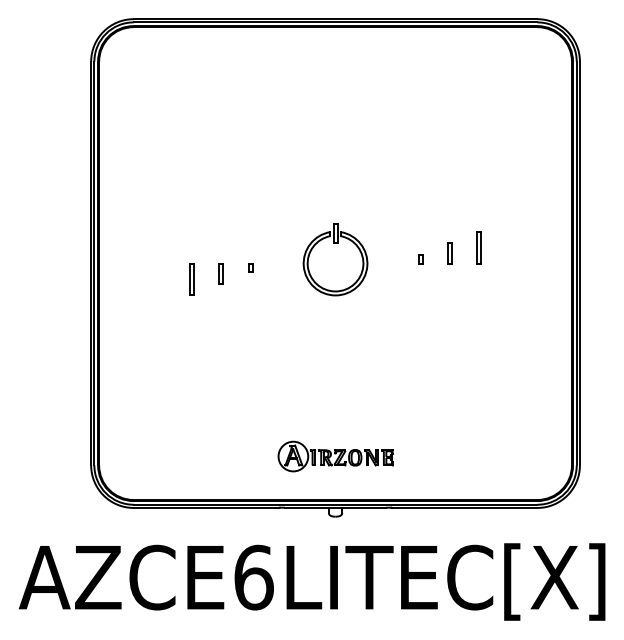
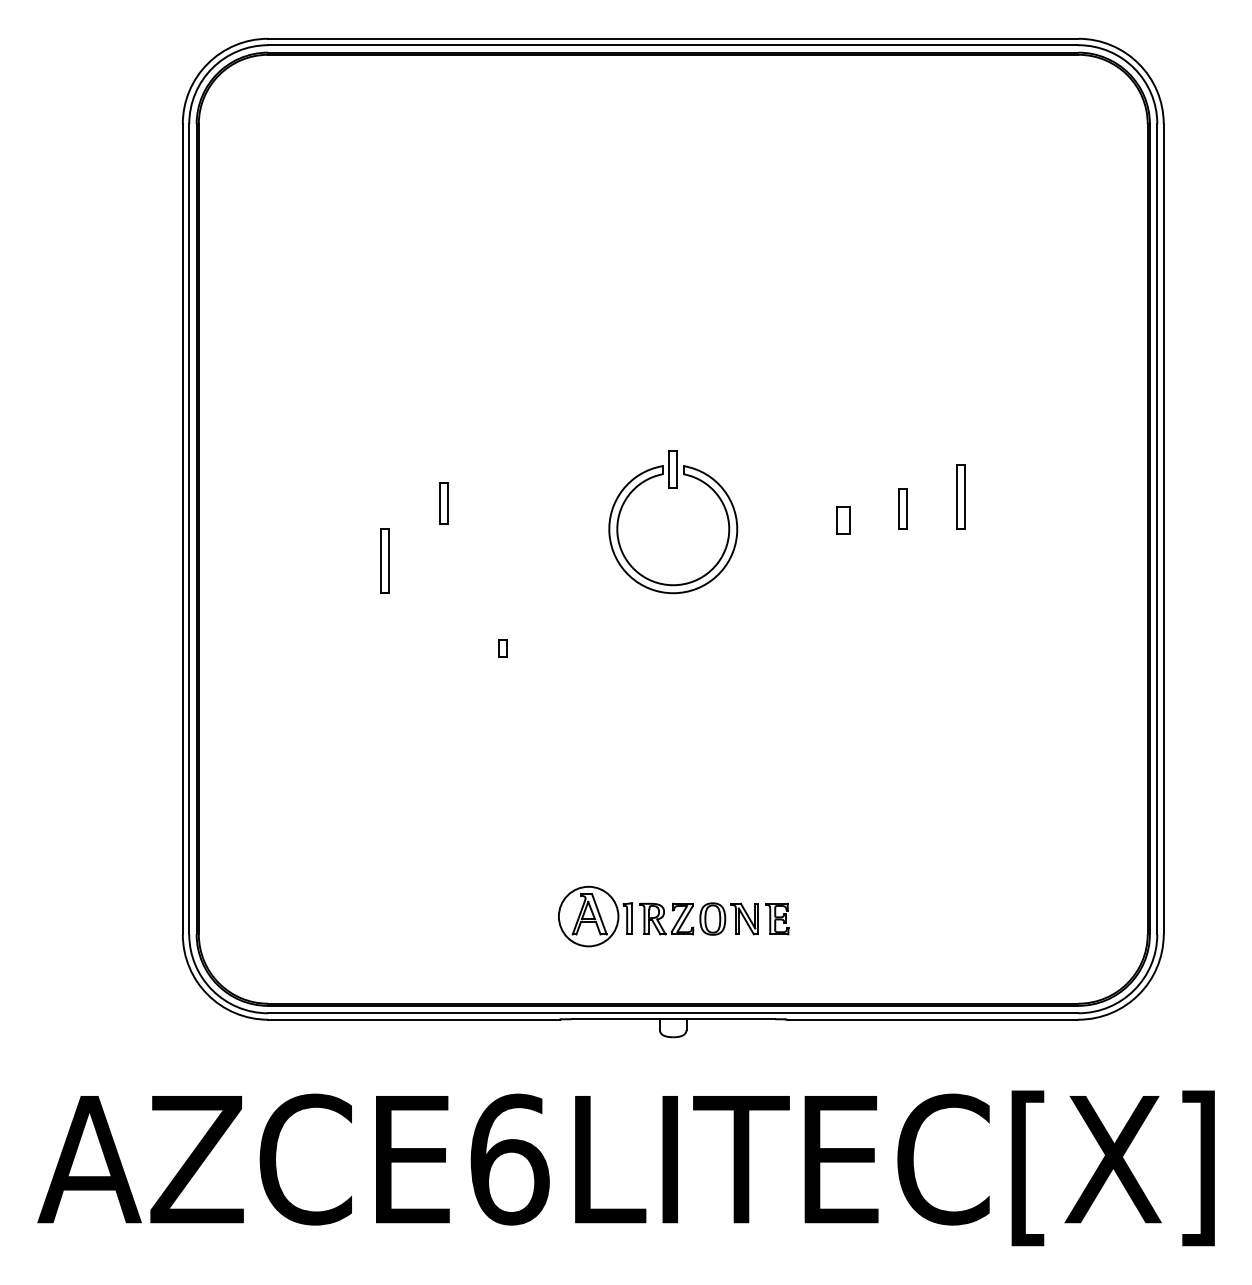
part: (420, 259) -> (843, 521), size x1.6
part: (250, 267) -> (502, 647), moved
part: (220, 273) -> (442, 503), moved

